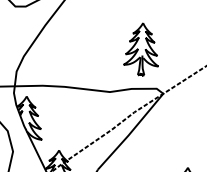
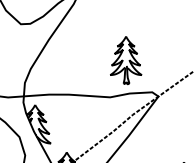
part: (142, 49) -> (126, 60), moved

